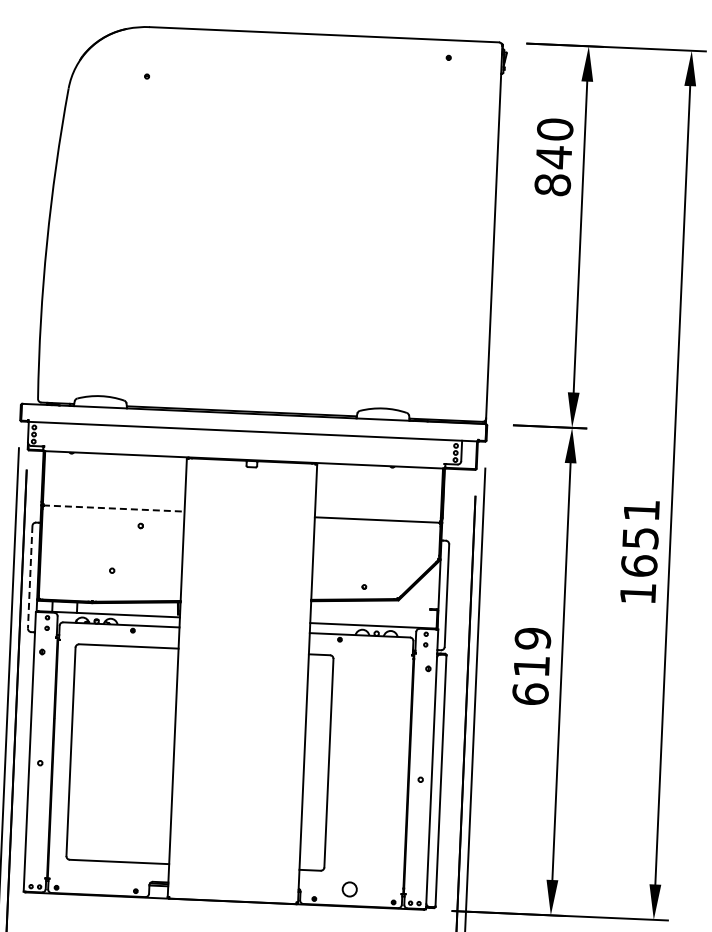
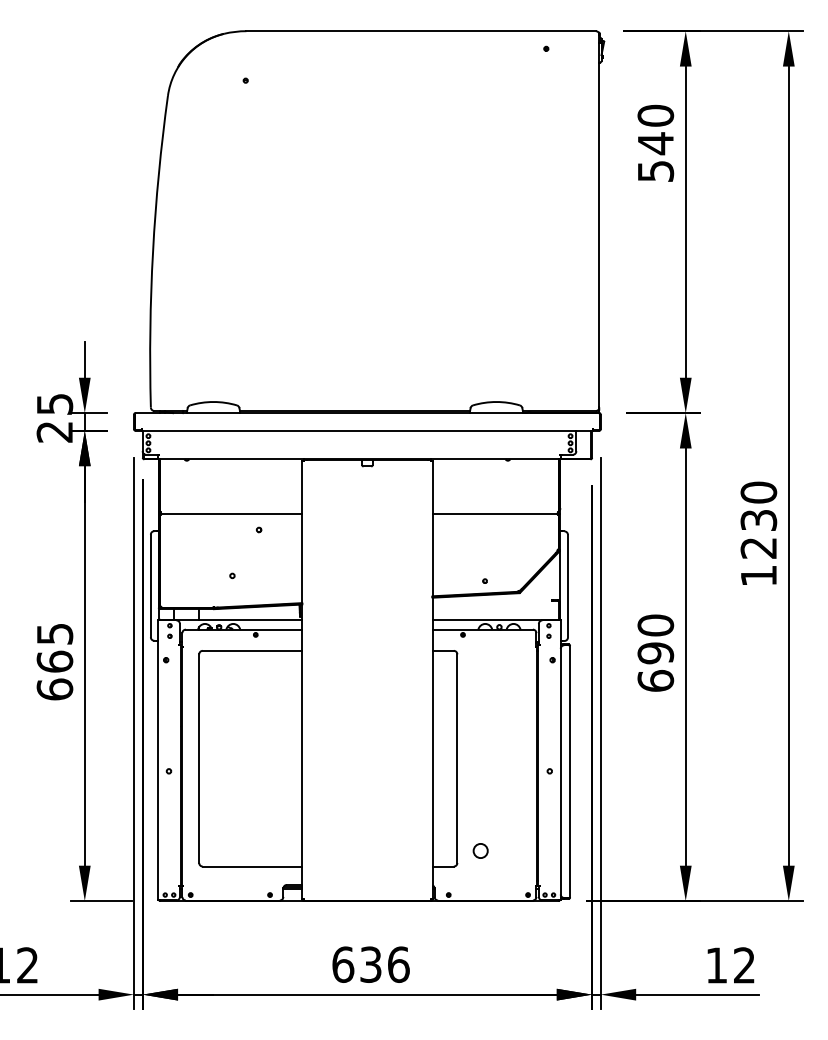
text: (552, 185) -> (655, 171), 840 -> 540
line: (113, 508) -> (231, 513), dashed -> solid
text: (640, 537) -> (758, 519), 1651 -> 1230
line: (29, 577) -> (150, 586), dashed -> solid
text: (532, 652) -> (655, 639), 619 -> 690
circle: (349, 888) -> (480, 850), moved

